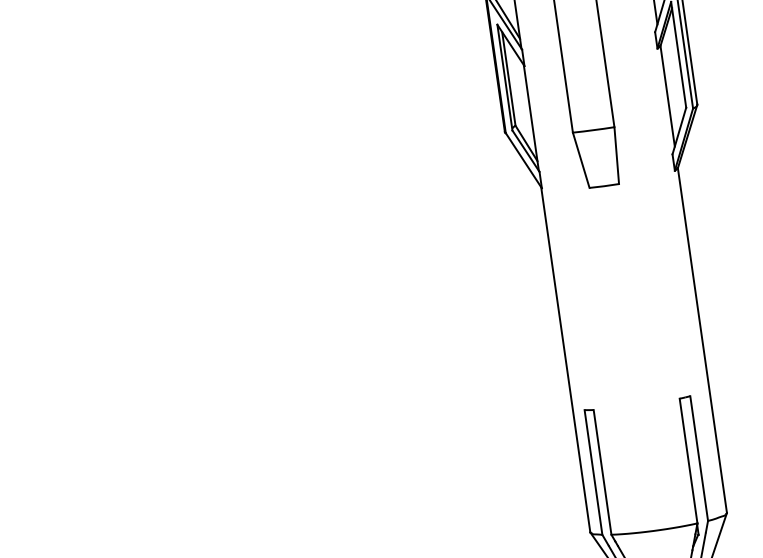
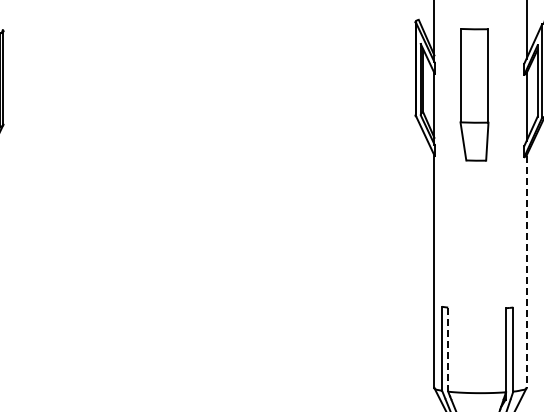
line: (702, 341) -> (526, 272), solid -> dashed
line: (603, 473) -> (448, 350), solid -> dashed

